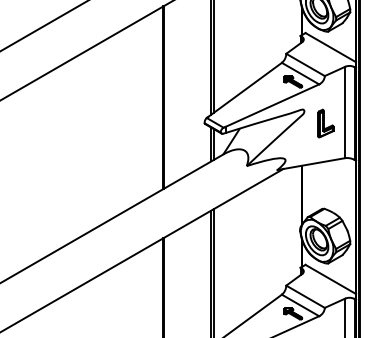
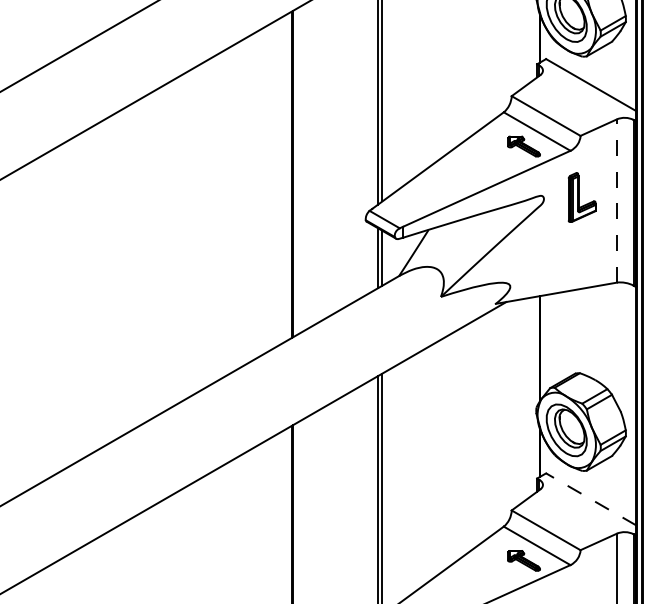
line: (345, 112) -> (617, 201), solid -> dashed
part: (325, 123) -> (581, 197), moved
line: (330, 279) -> (590, 499), solid -> dashed

